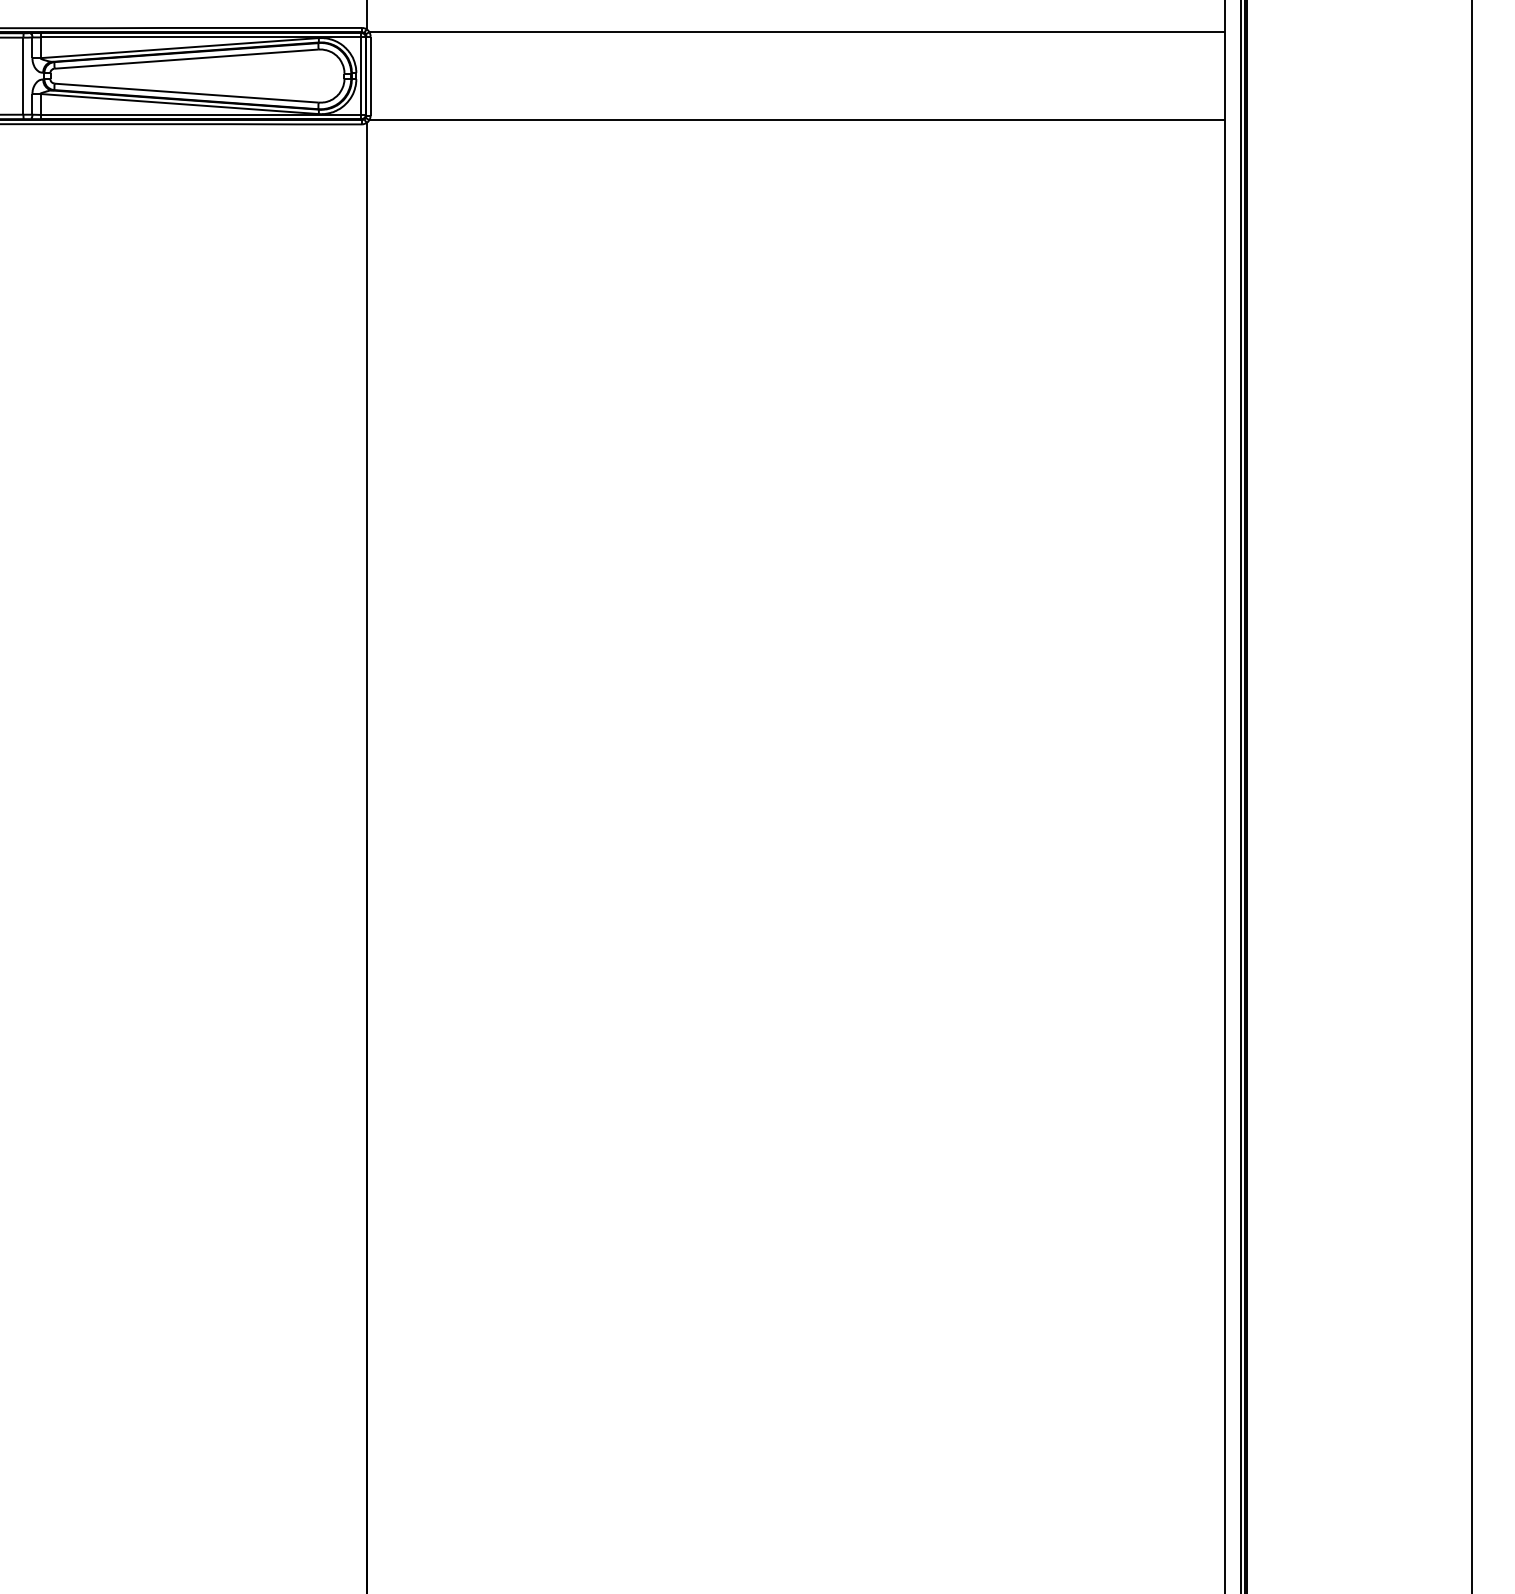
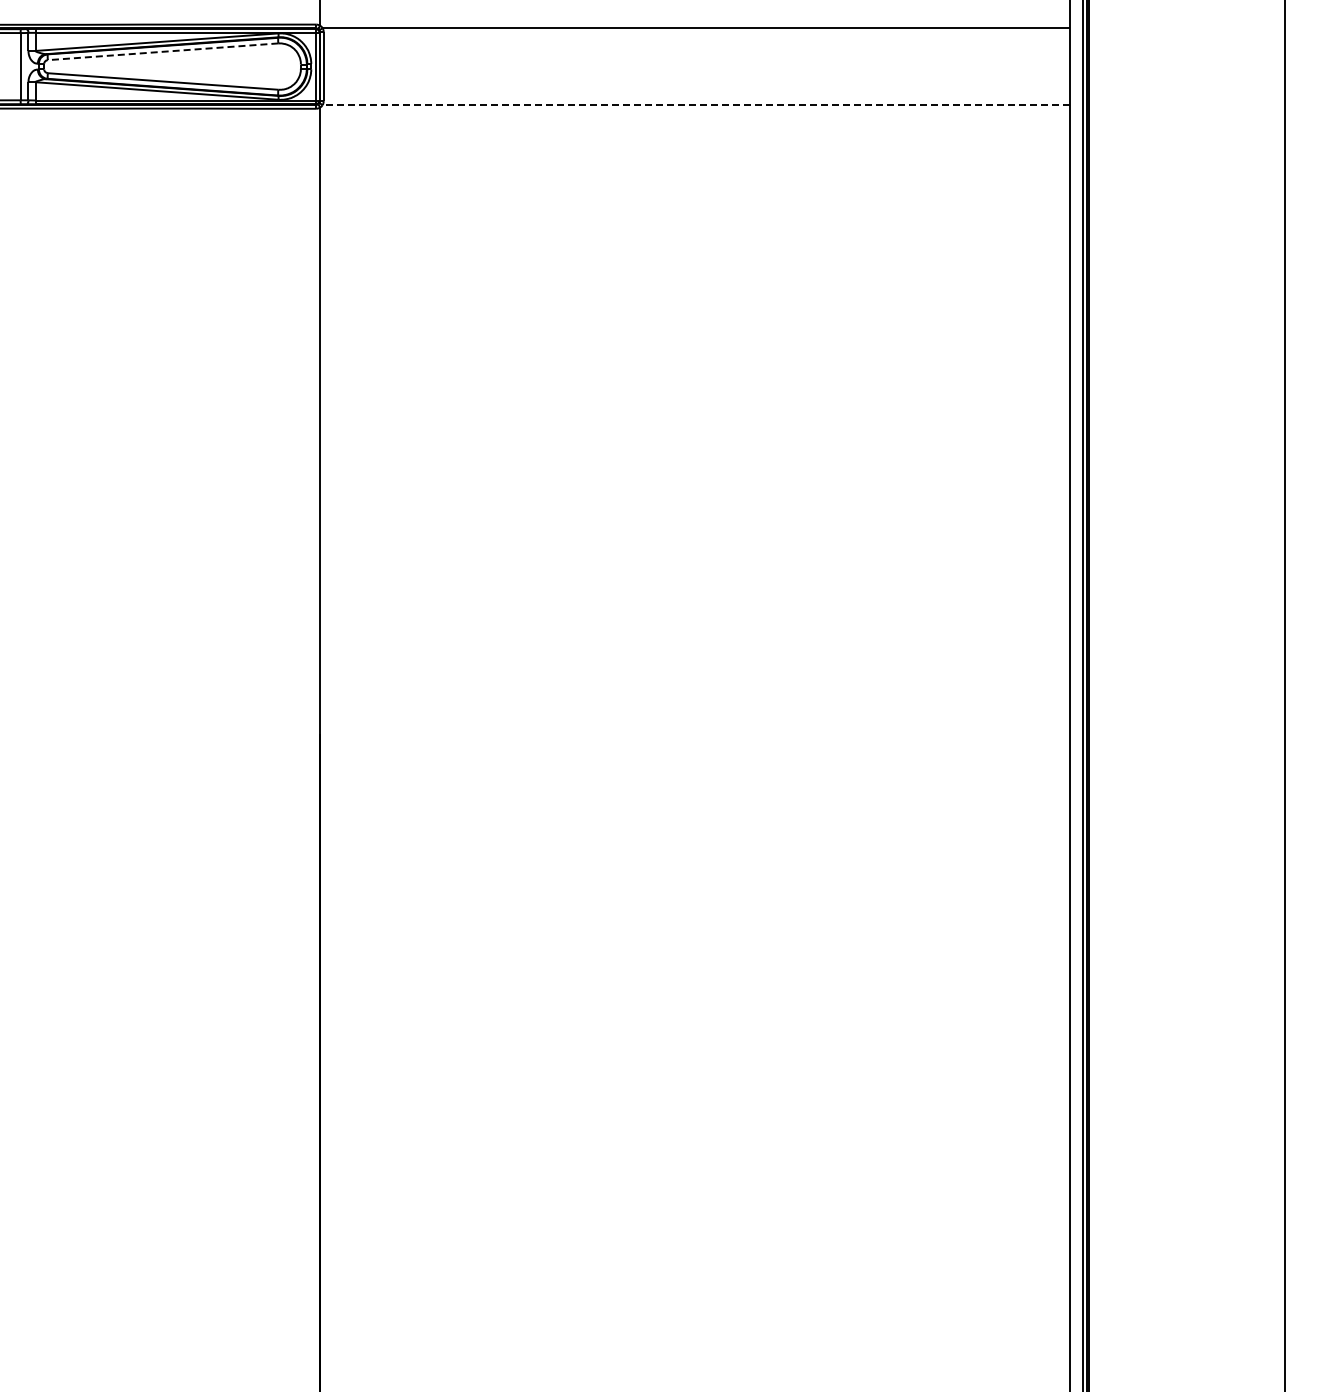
line: (187, 58) -> (163, 51), solid -> dashed
line: (797, 120) -> (696, 105), solid -> dashed

